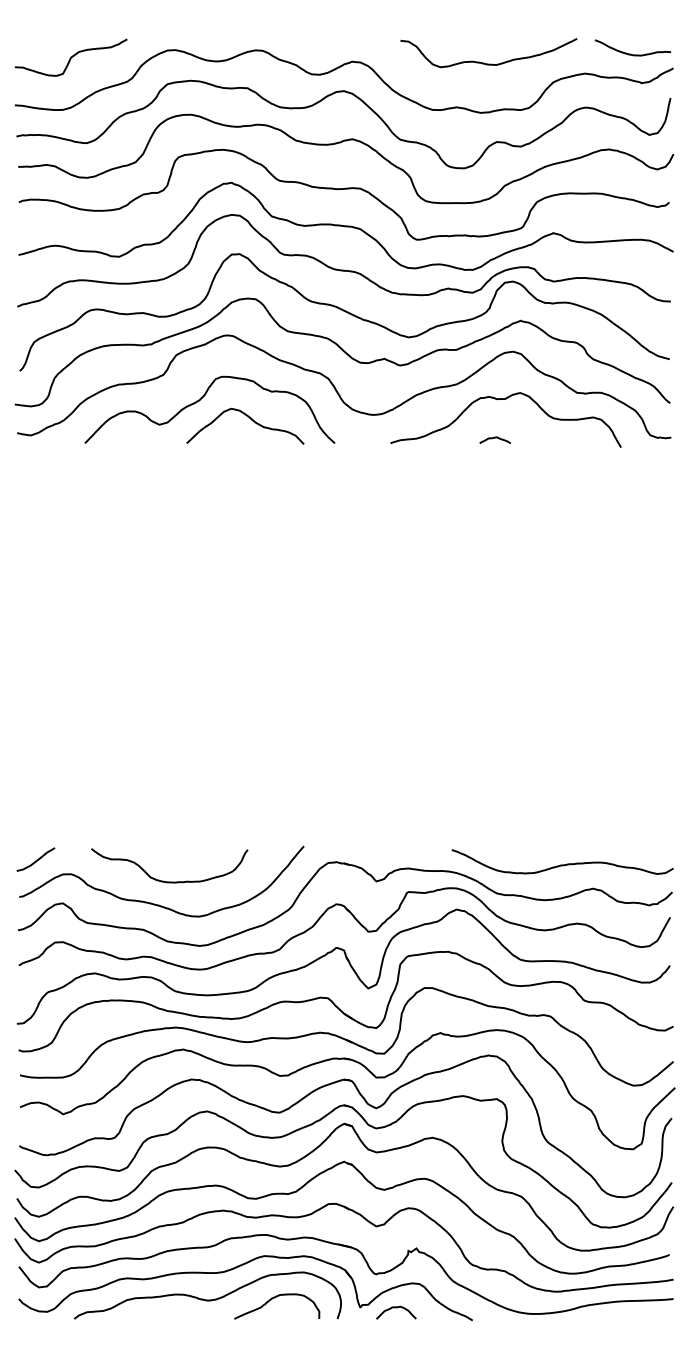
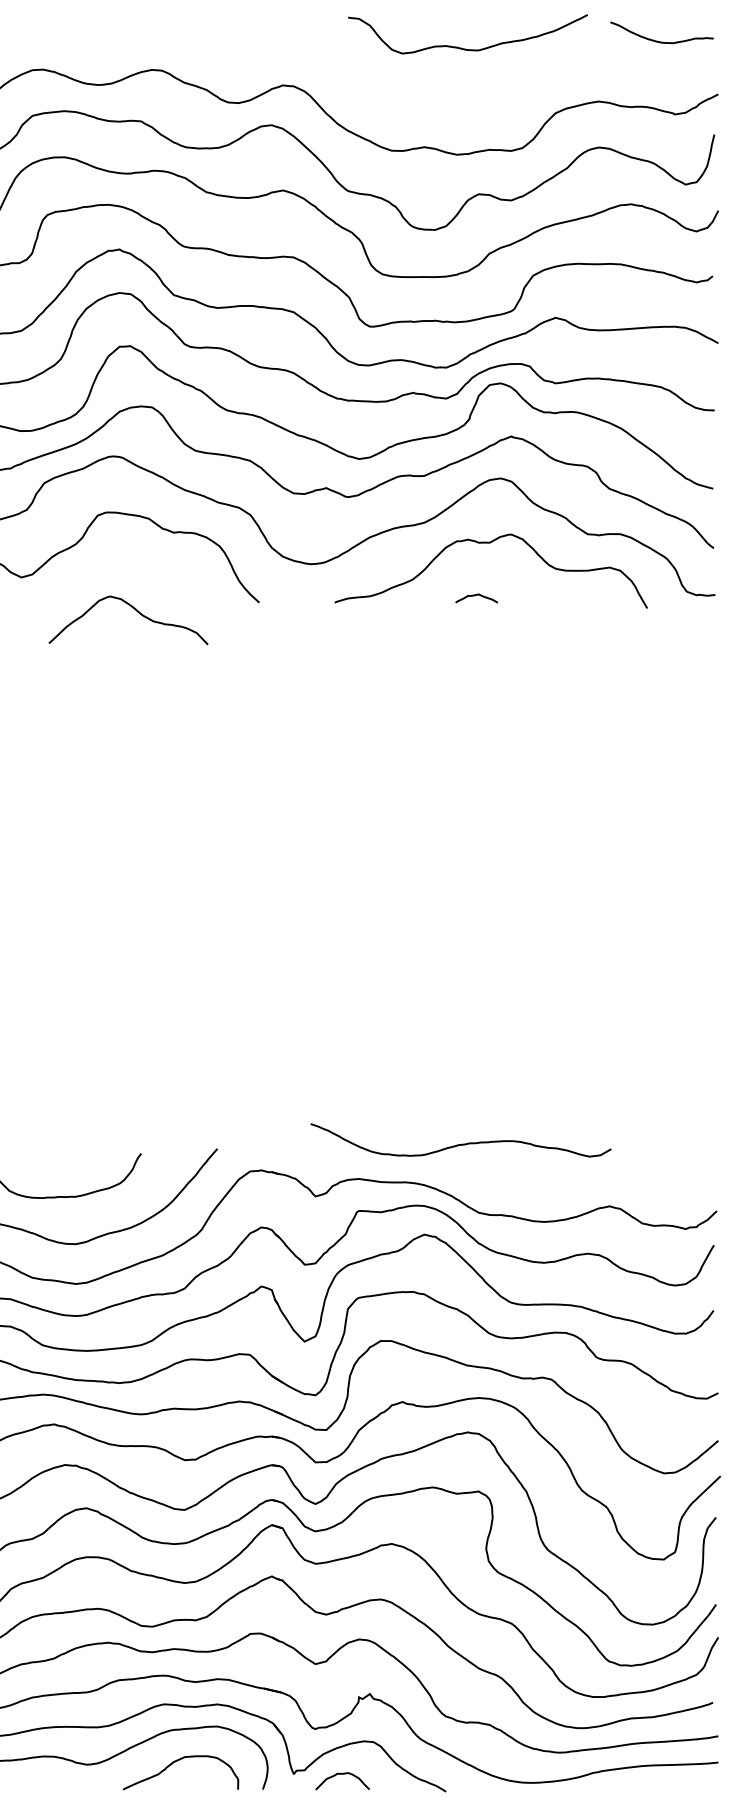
curve: (630, 53) -> (658, 40), moved
curve: (484, 62) -> (462, 47), moved
curve: (250, 419) -> (135, 611), moved
curve: (562, 864) -> (460, 1143), moved

